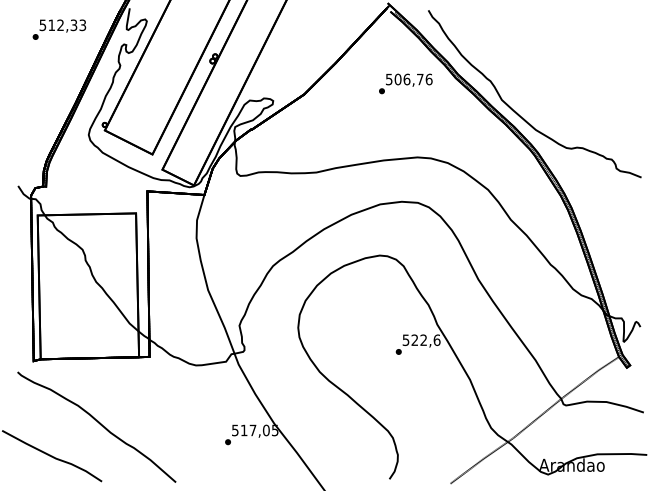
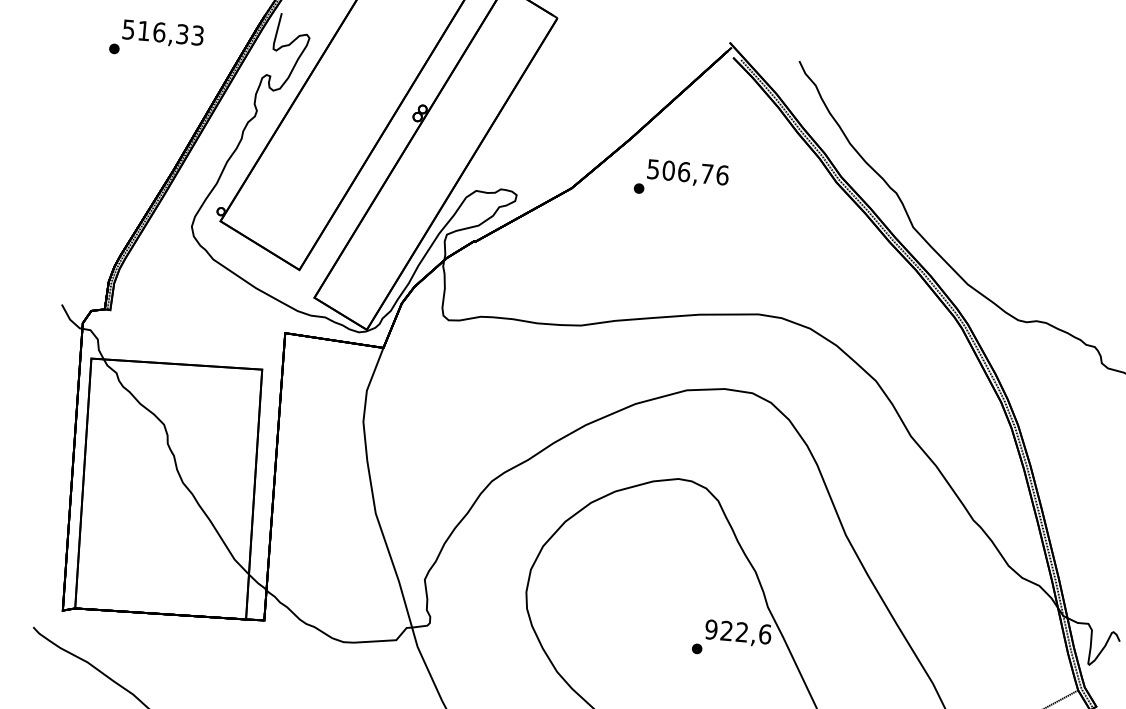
text: (60, 25) -> (159, 32), 512,33 -> 516,33
text: (405, 83) -> (681, 178), moved
text: (405, 339) -> (710, 628), 522,6 -> 922,6

